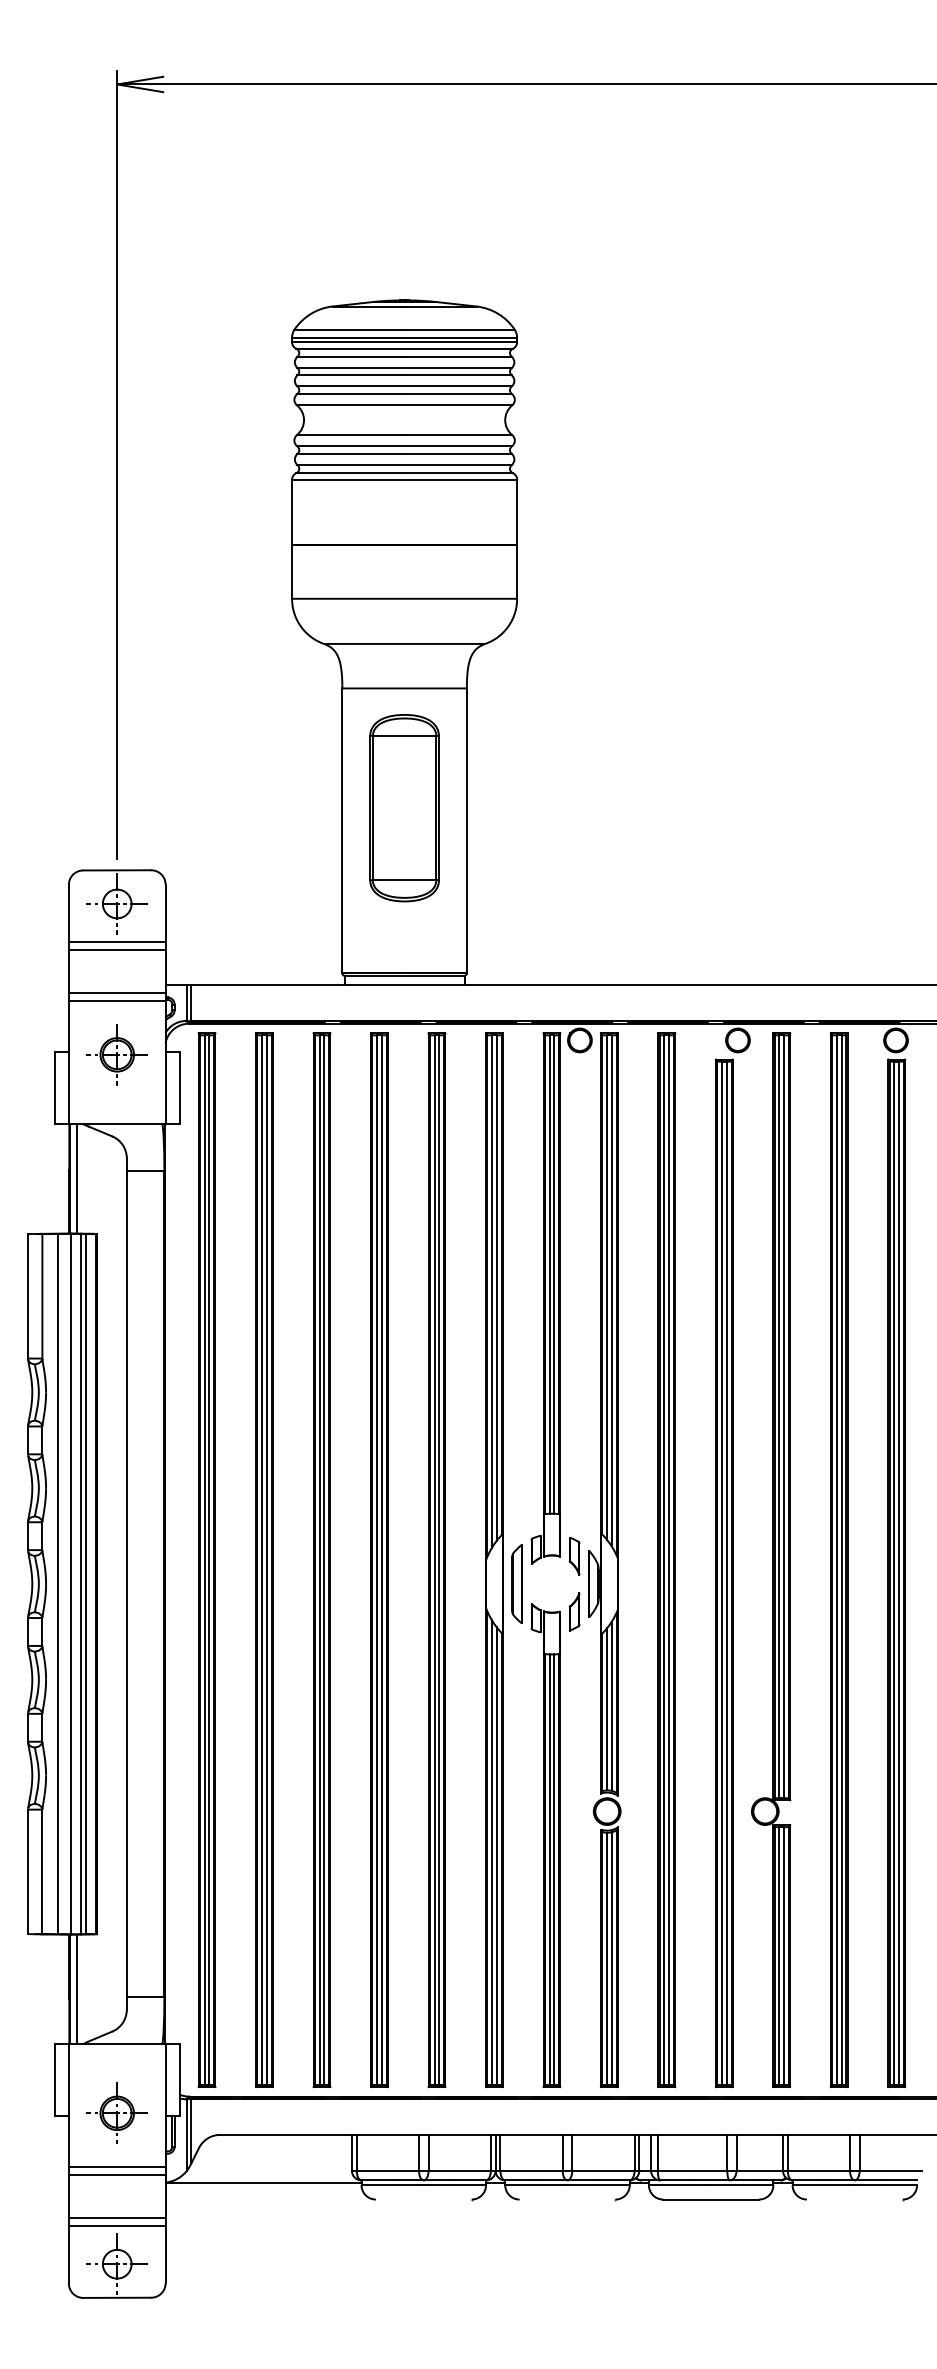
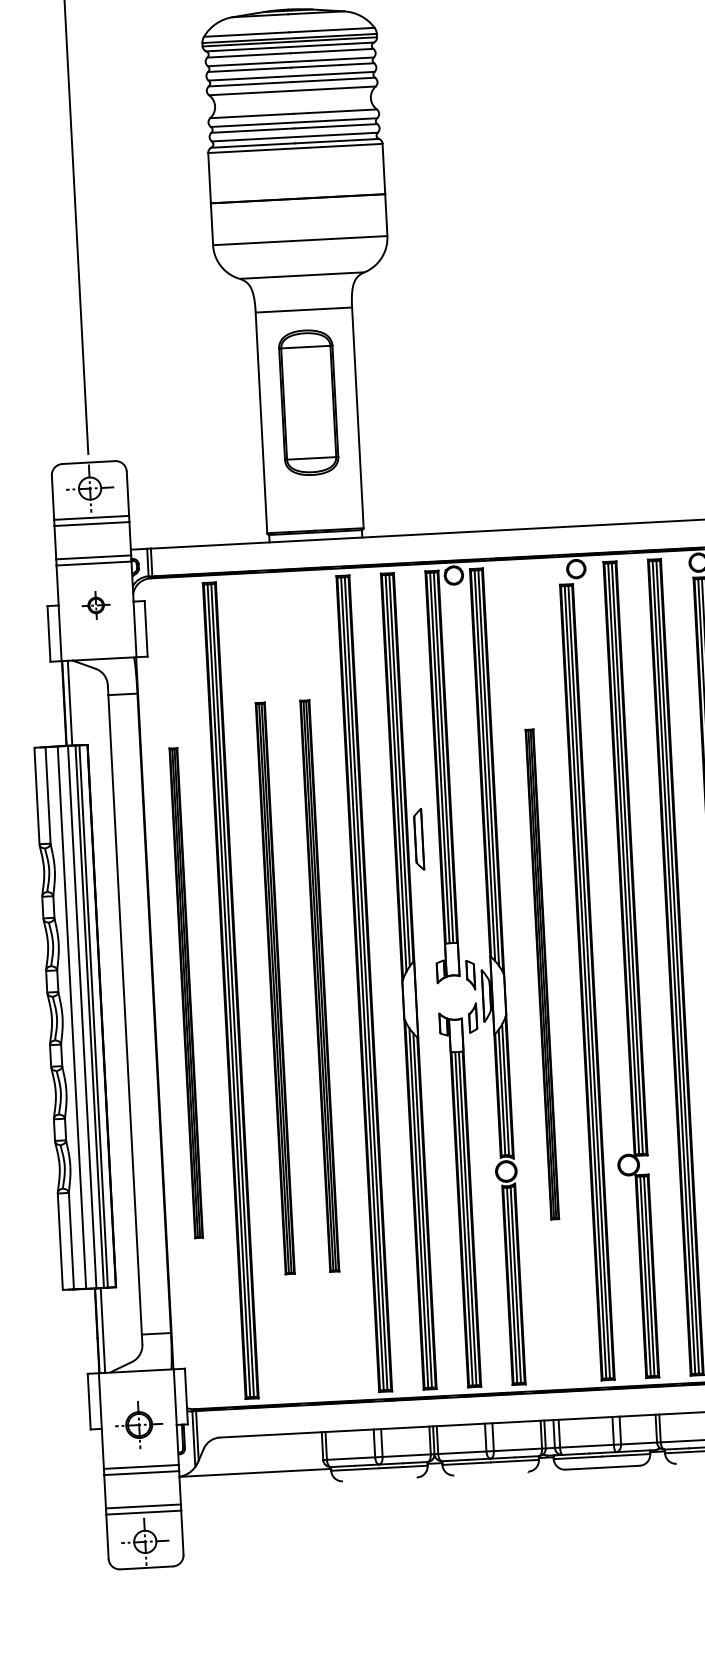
part: (116, 1054) -> (95, 605), size x0.6
part: (206, 1560) -> (185, 993), size x0.6
part: (321, 1560) -> (274, 988), size x0.7
part: (379, 1560) -> (319, 986), size x0.7
part: (666, 1560) -> (542, 974), size x0.6
part: (516, 1583) -> (418, 839), moved

